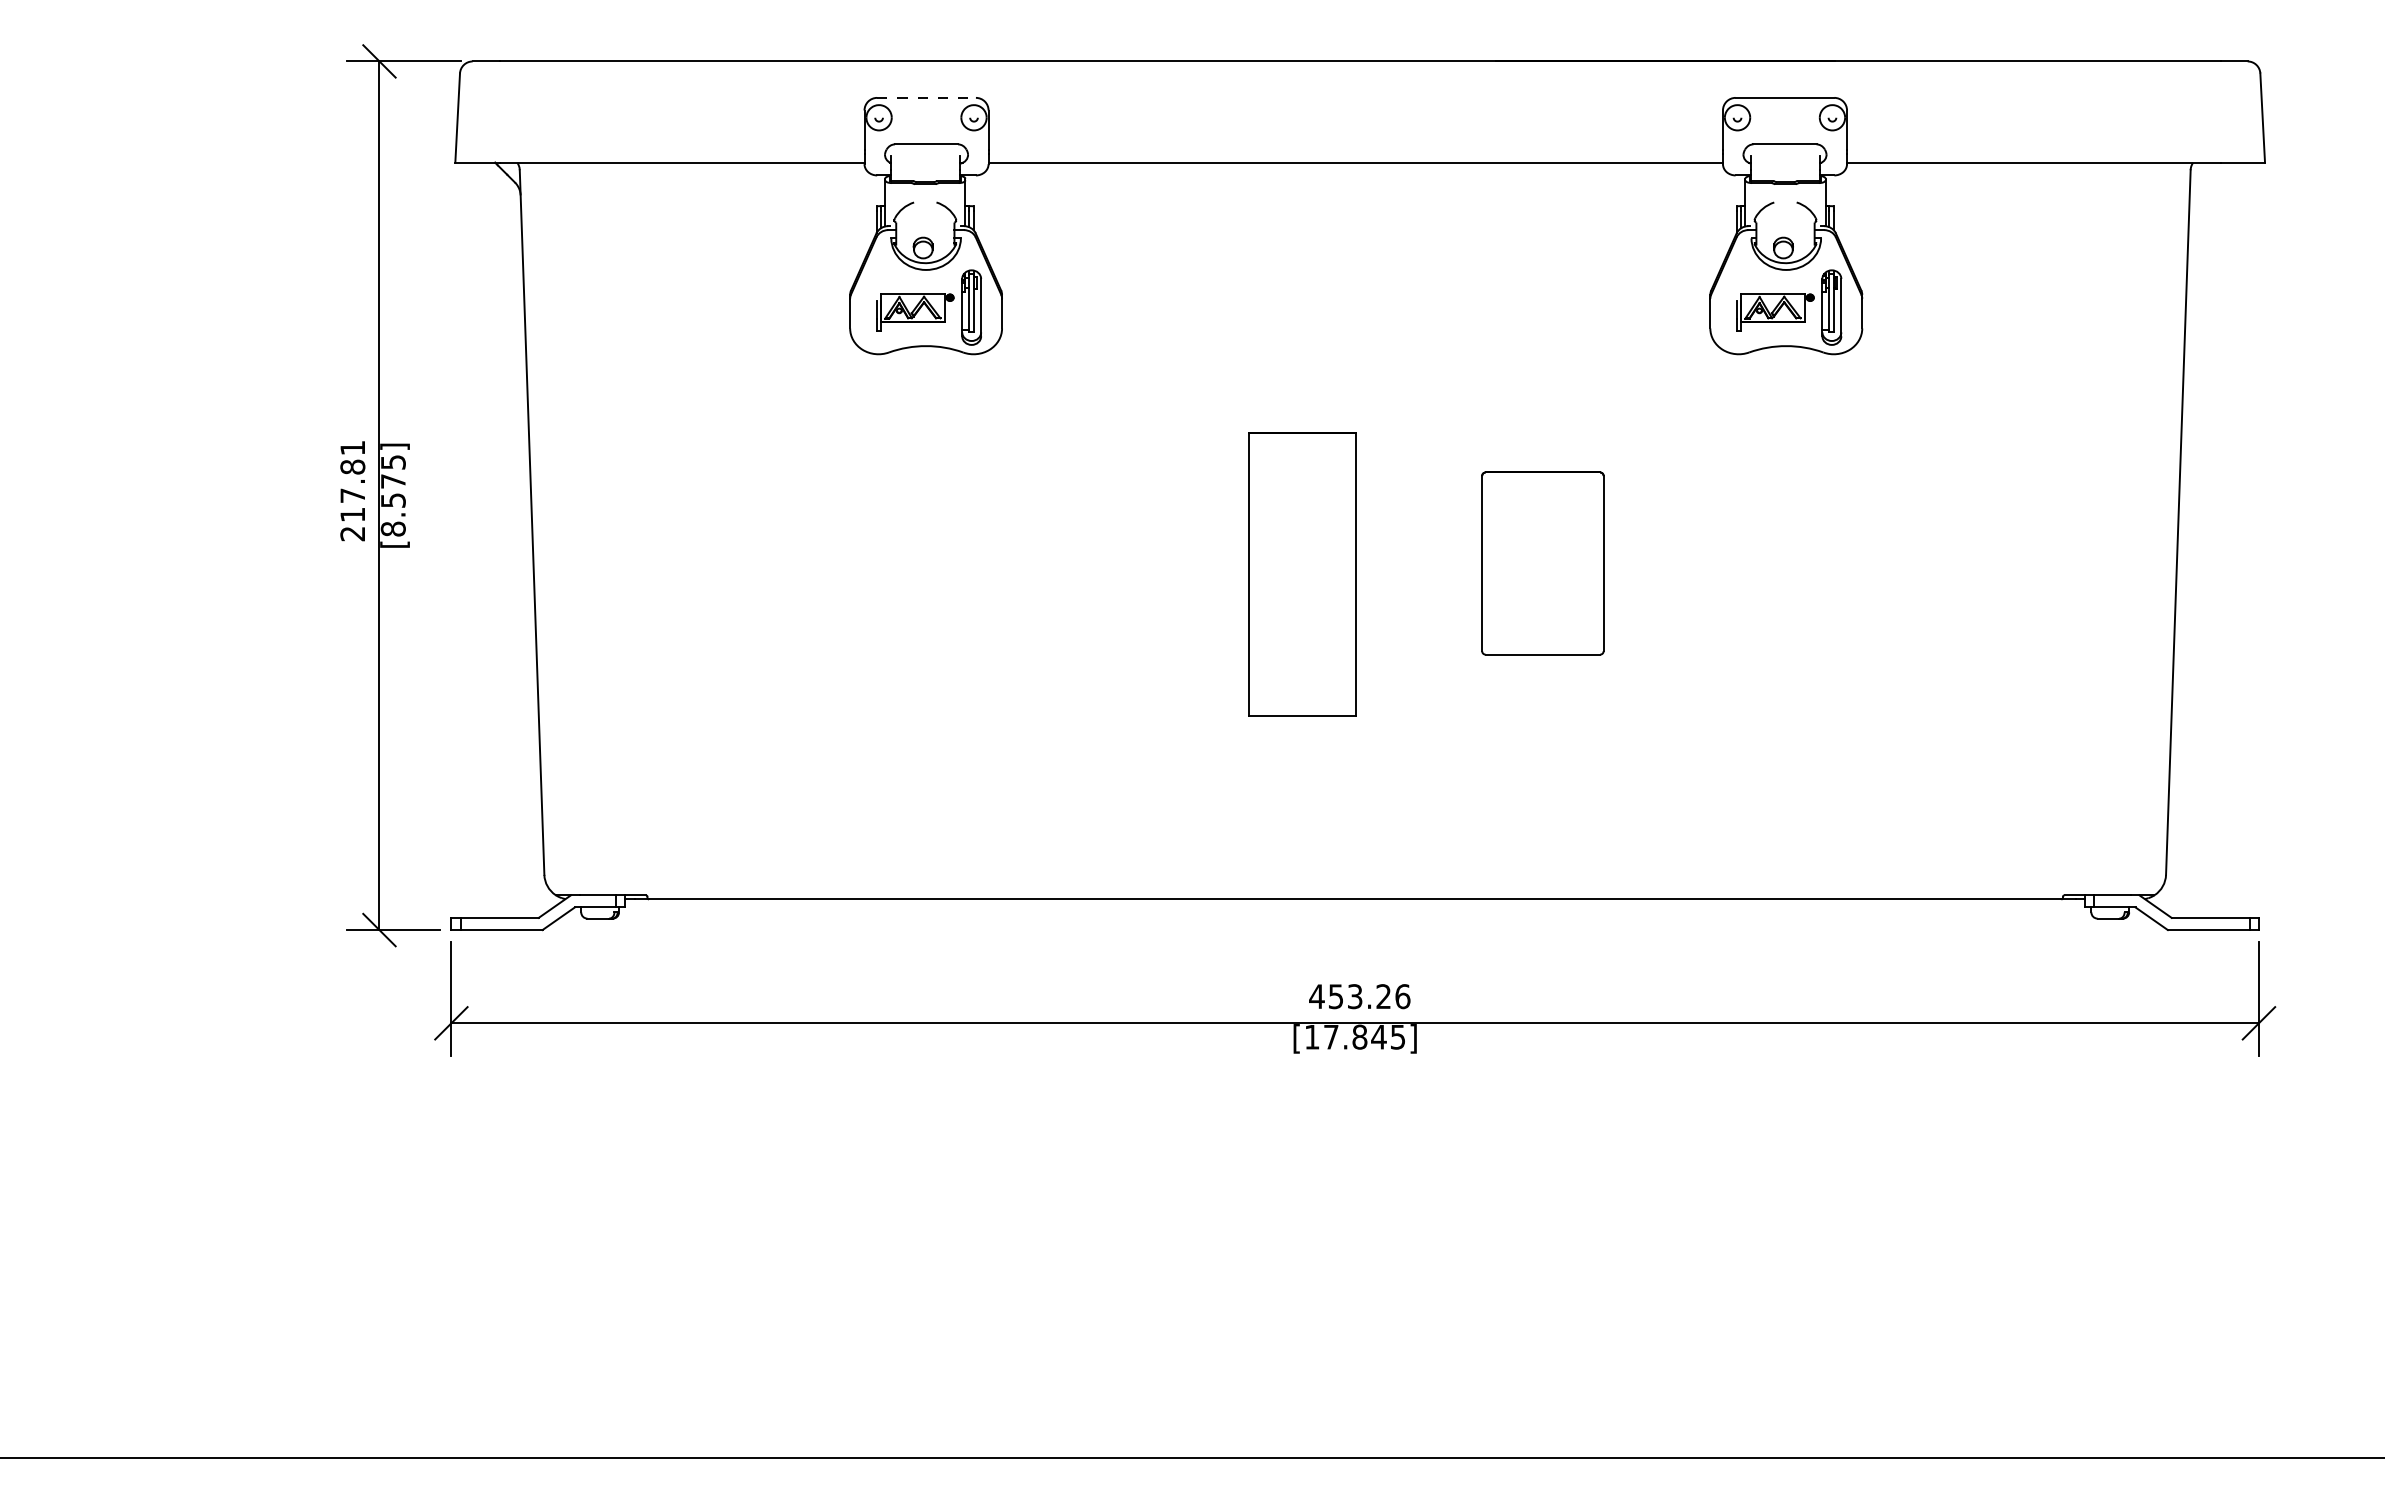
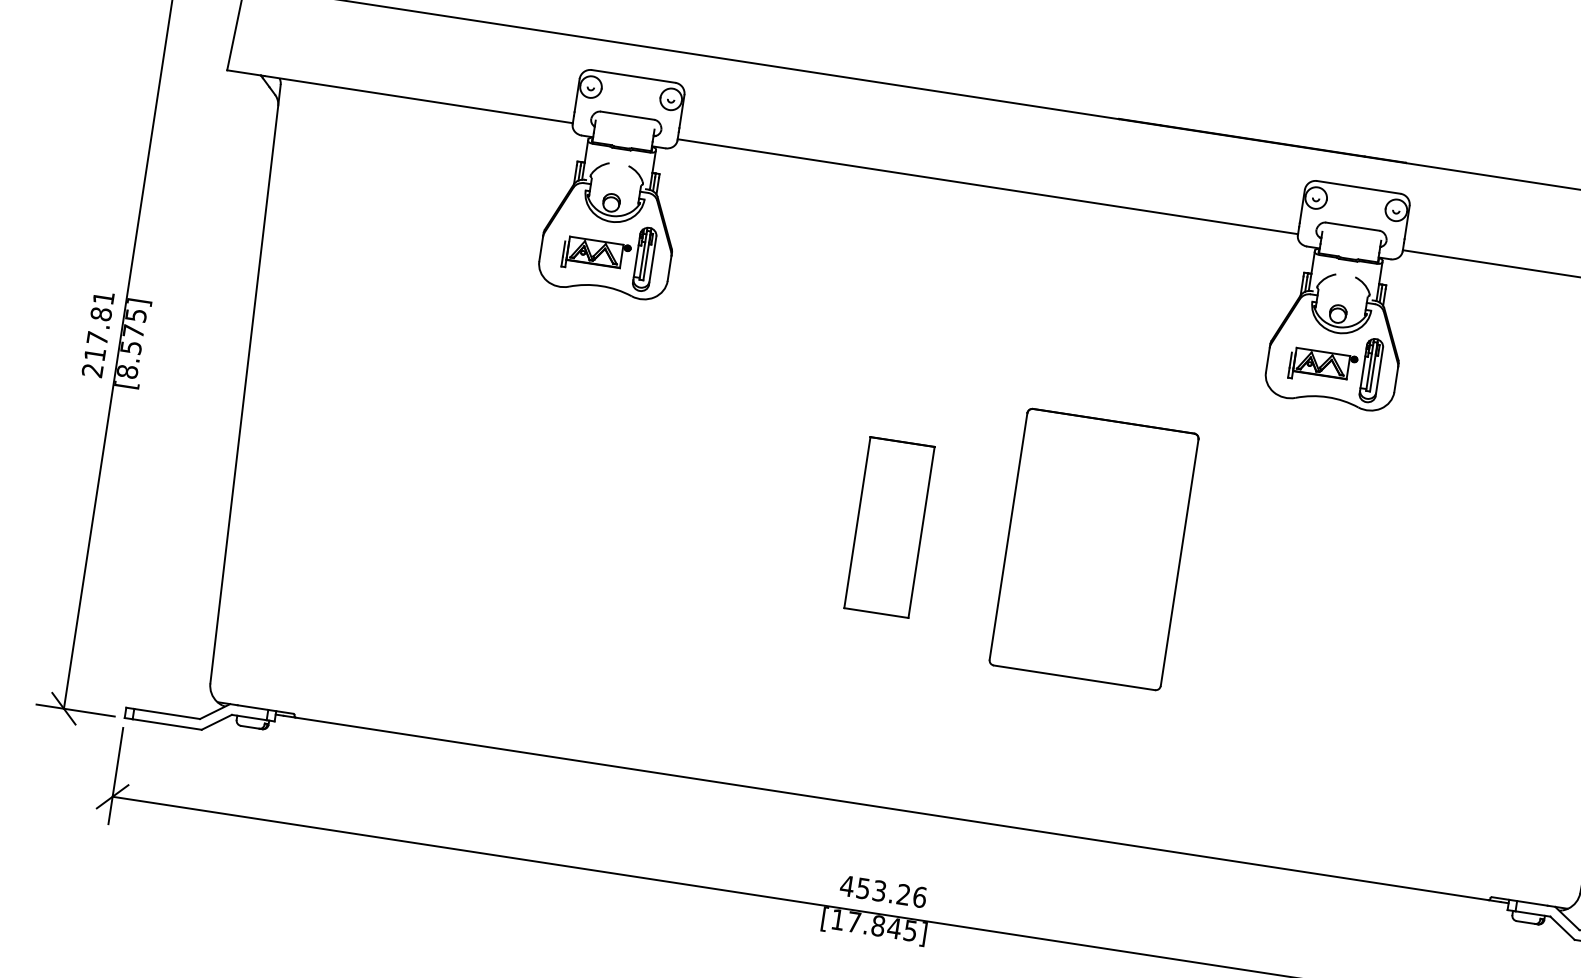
line: (927, 97) -> (634, 76), dashed -> solid
part: (1542, 563) -> (1093, 549), size x1.67
part: (1301, 574) -> (888, 527), size x0.71

